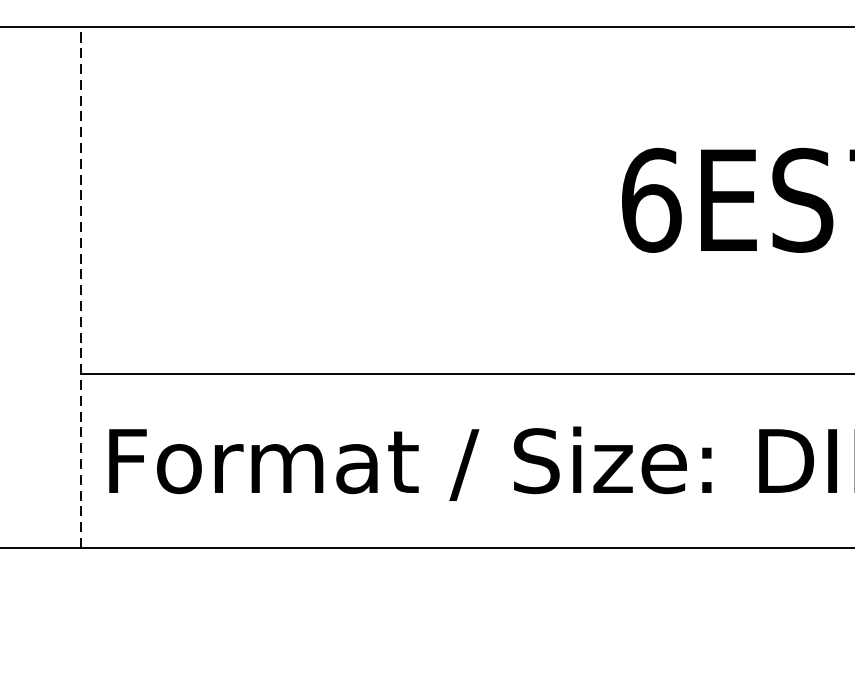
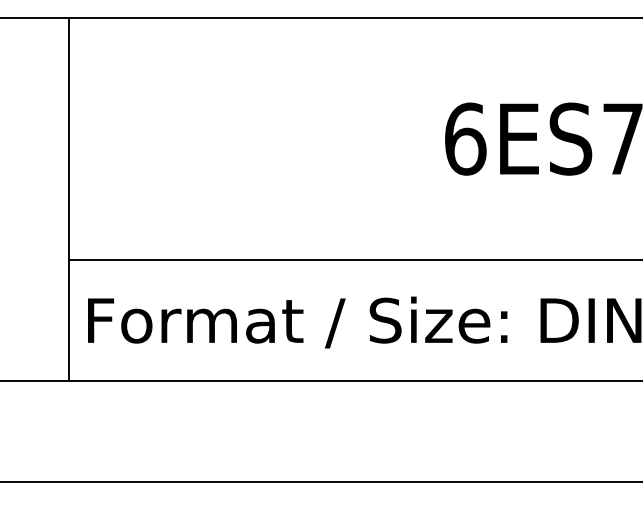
line: (81, 287) -> (68, 199), dashed -> solid

